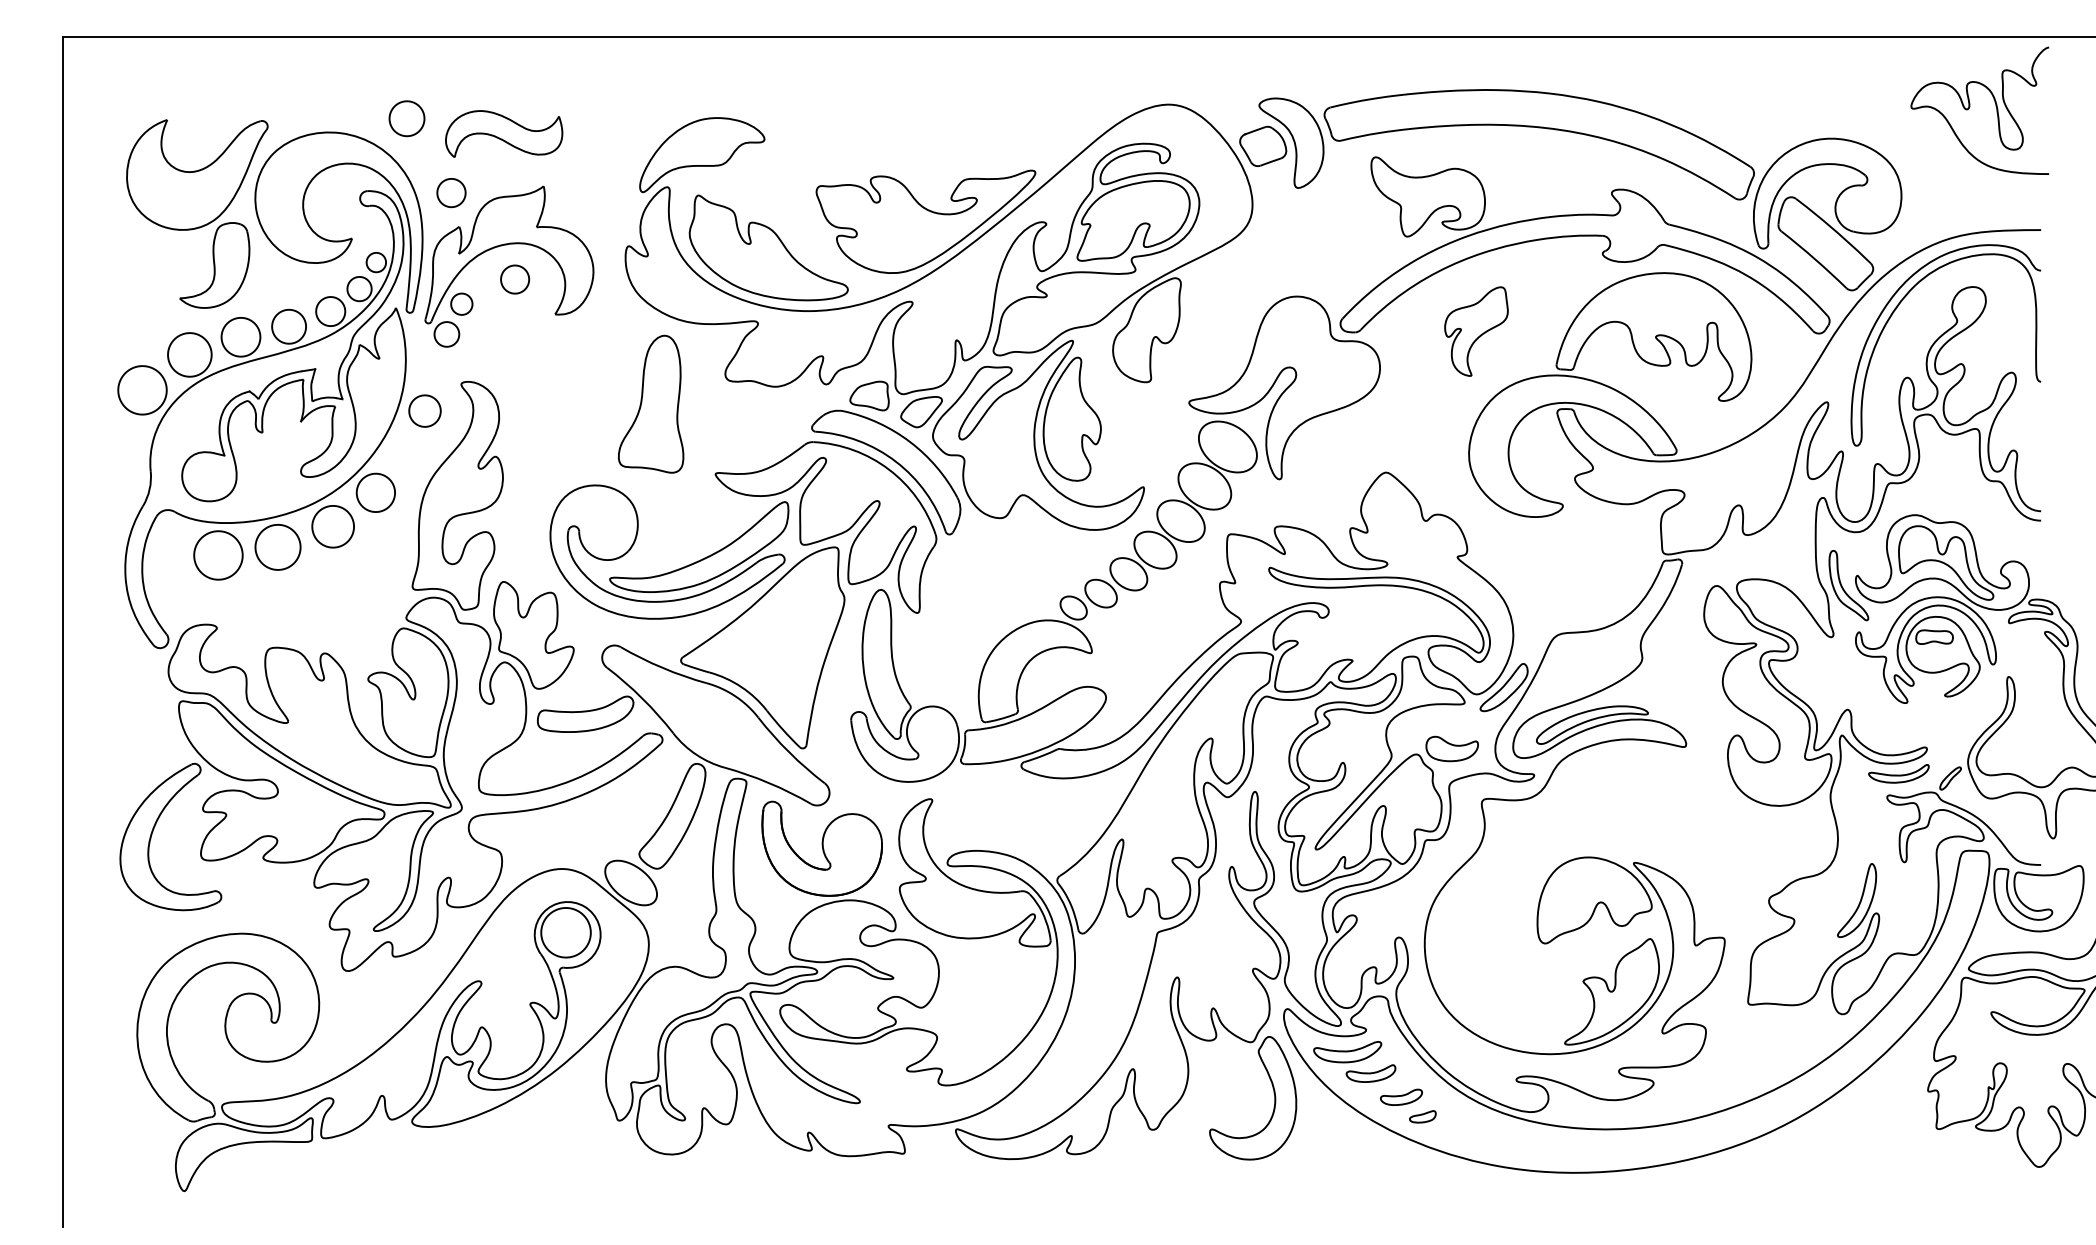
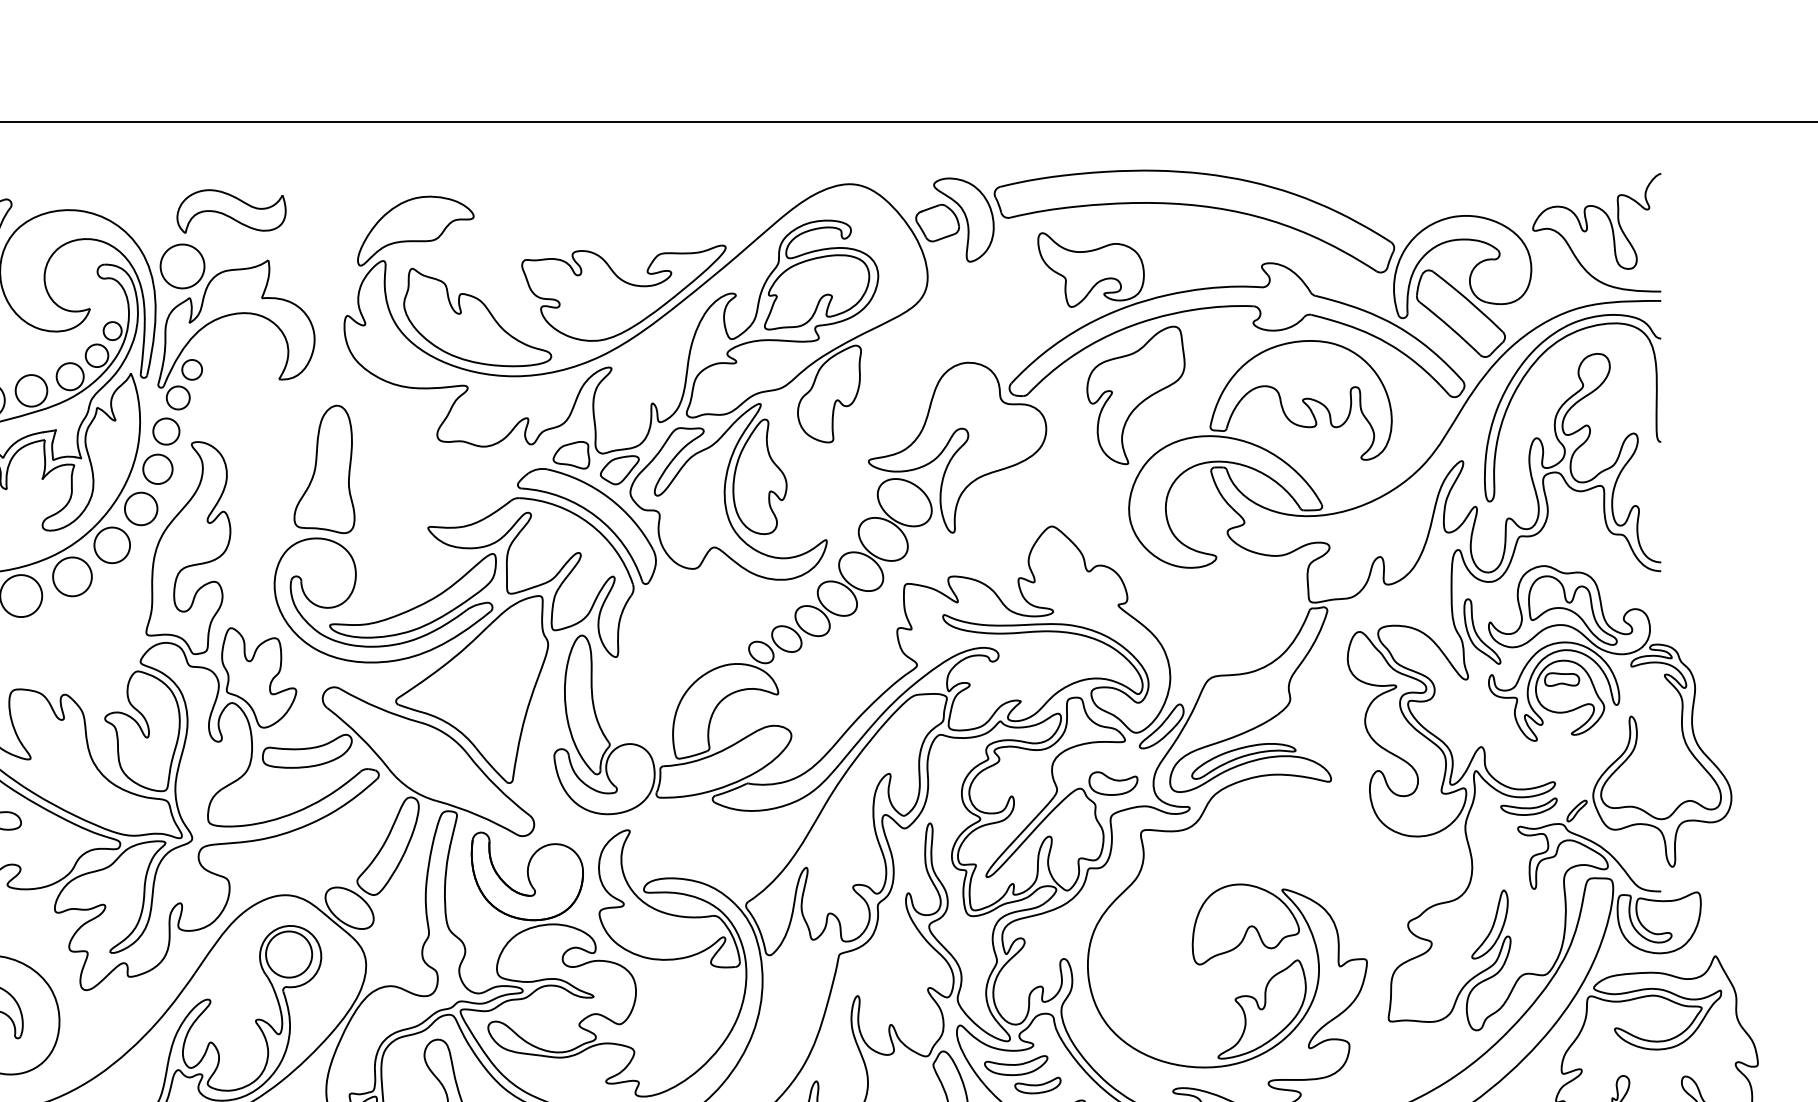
curve: (1970, 106) -> (1588, 228), moved
part: (406, 118) -> (140, 508), moved
part: (451, 192) -> (182, 265), size x1.67
part: (515, 279) -> (166, 431), moved
part: (1476, 331) -> (1136, 395), size x1.67
part: (651, 403) -> (324, 468), moved

